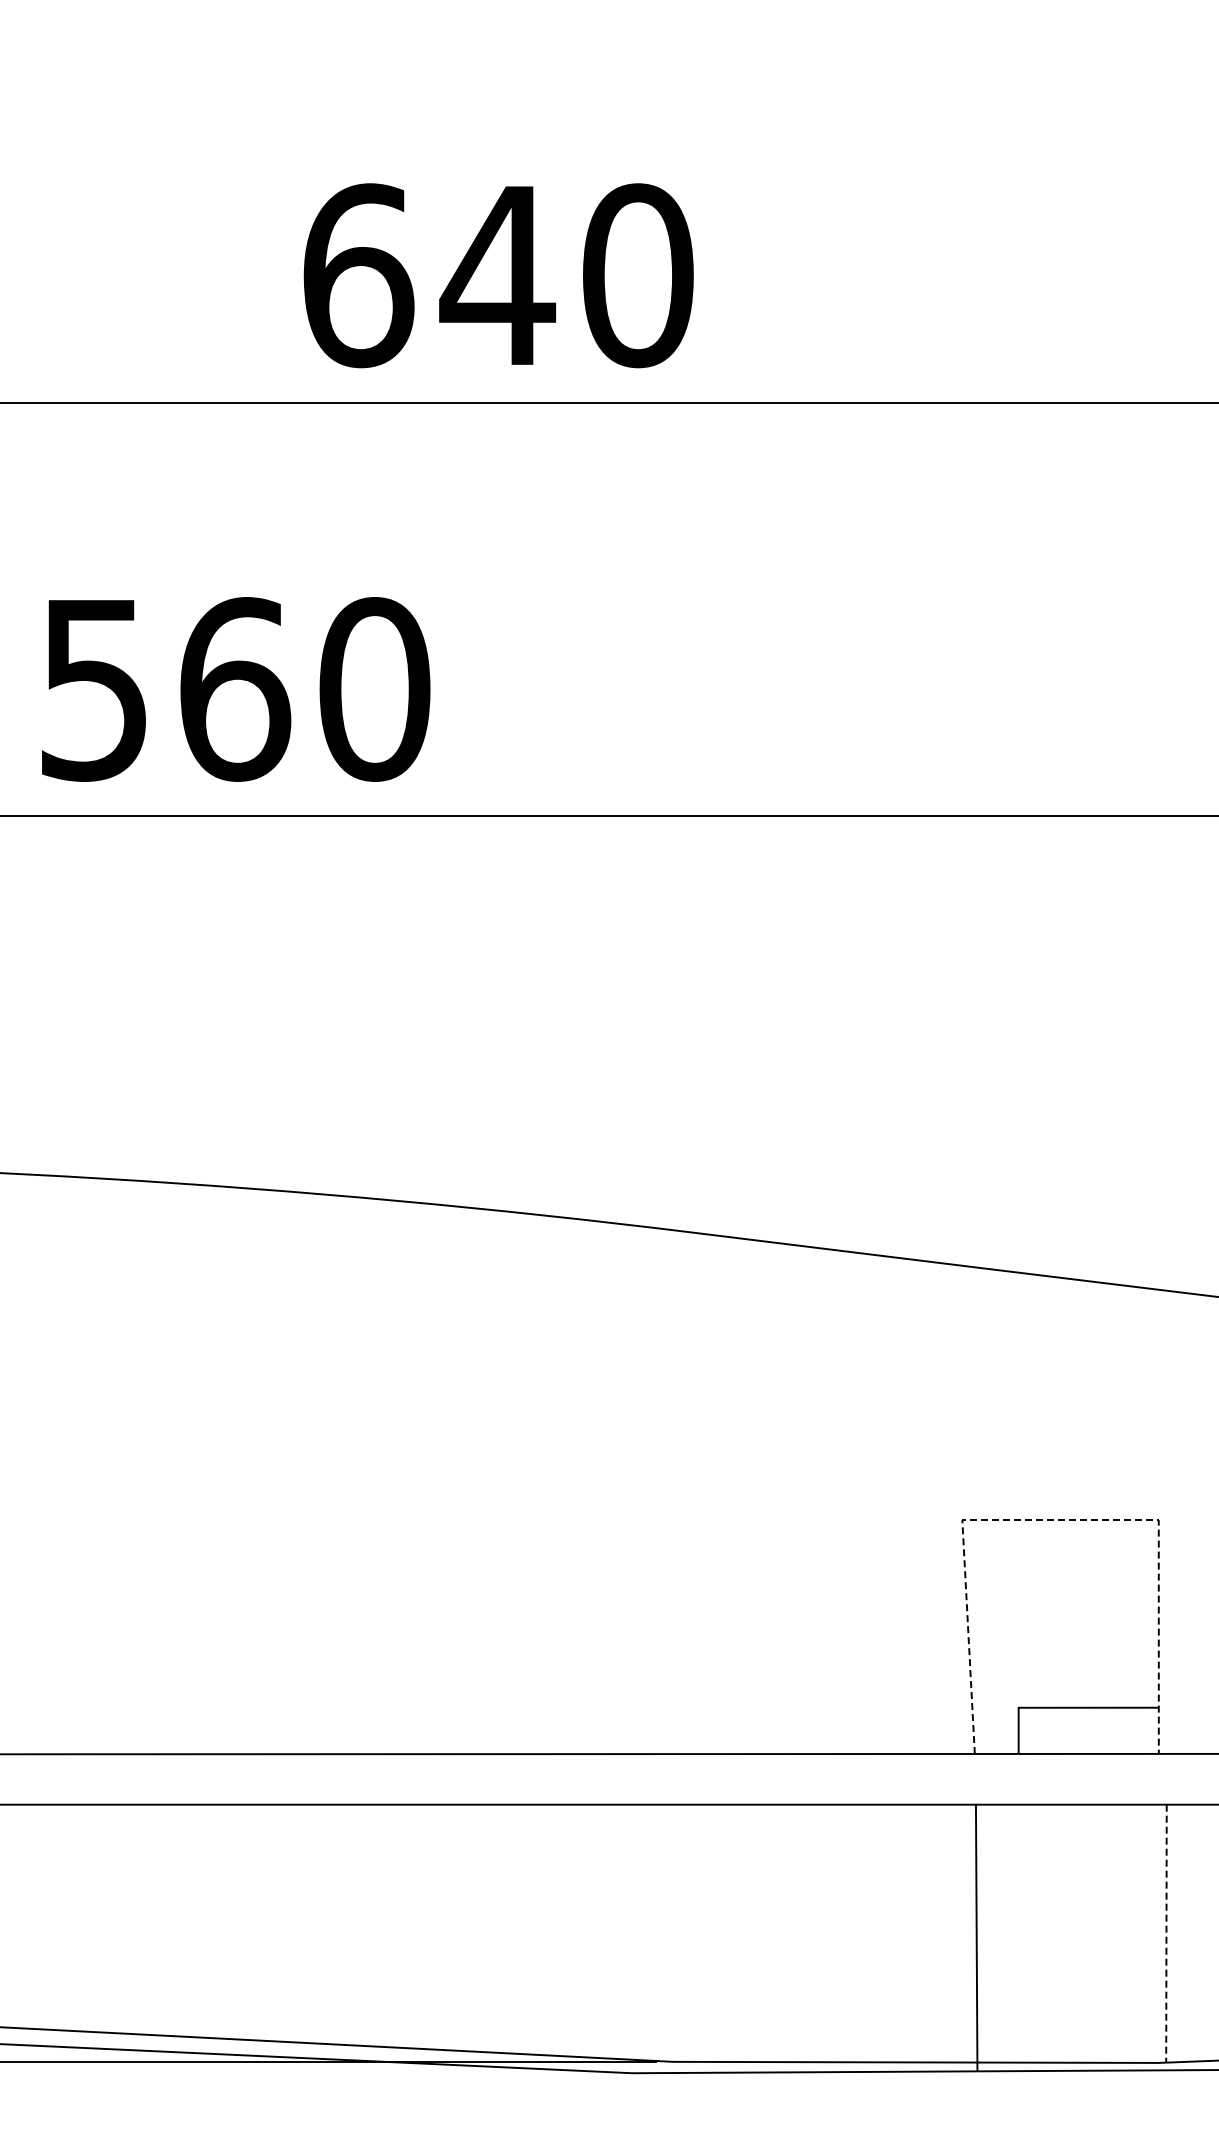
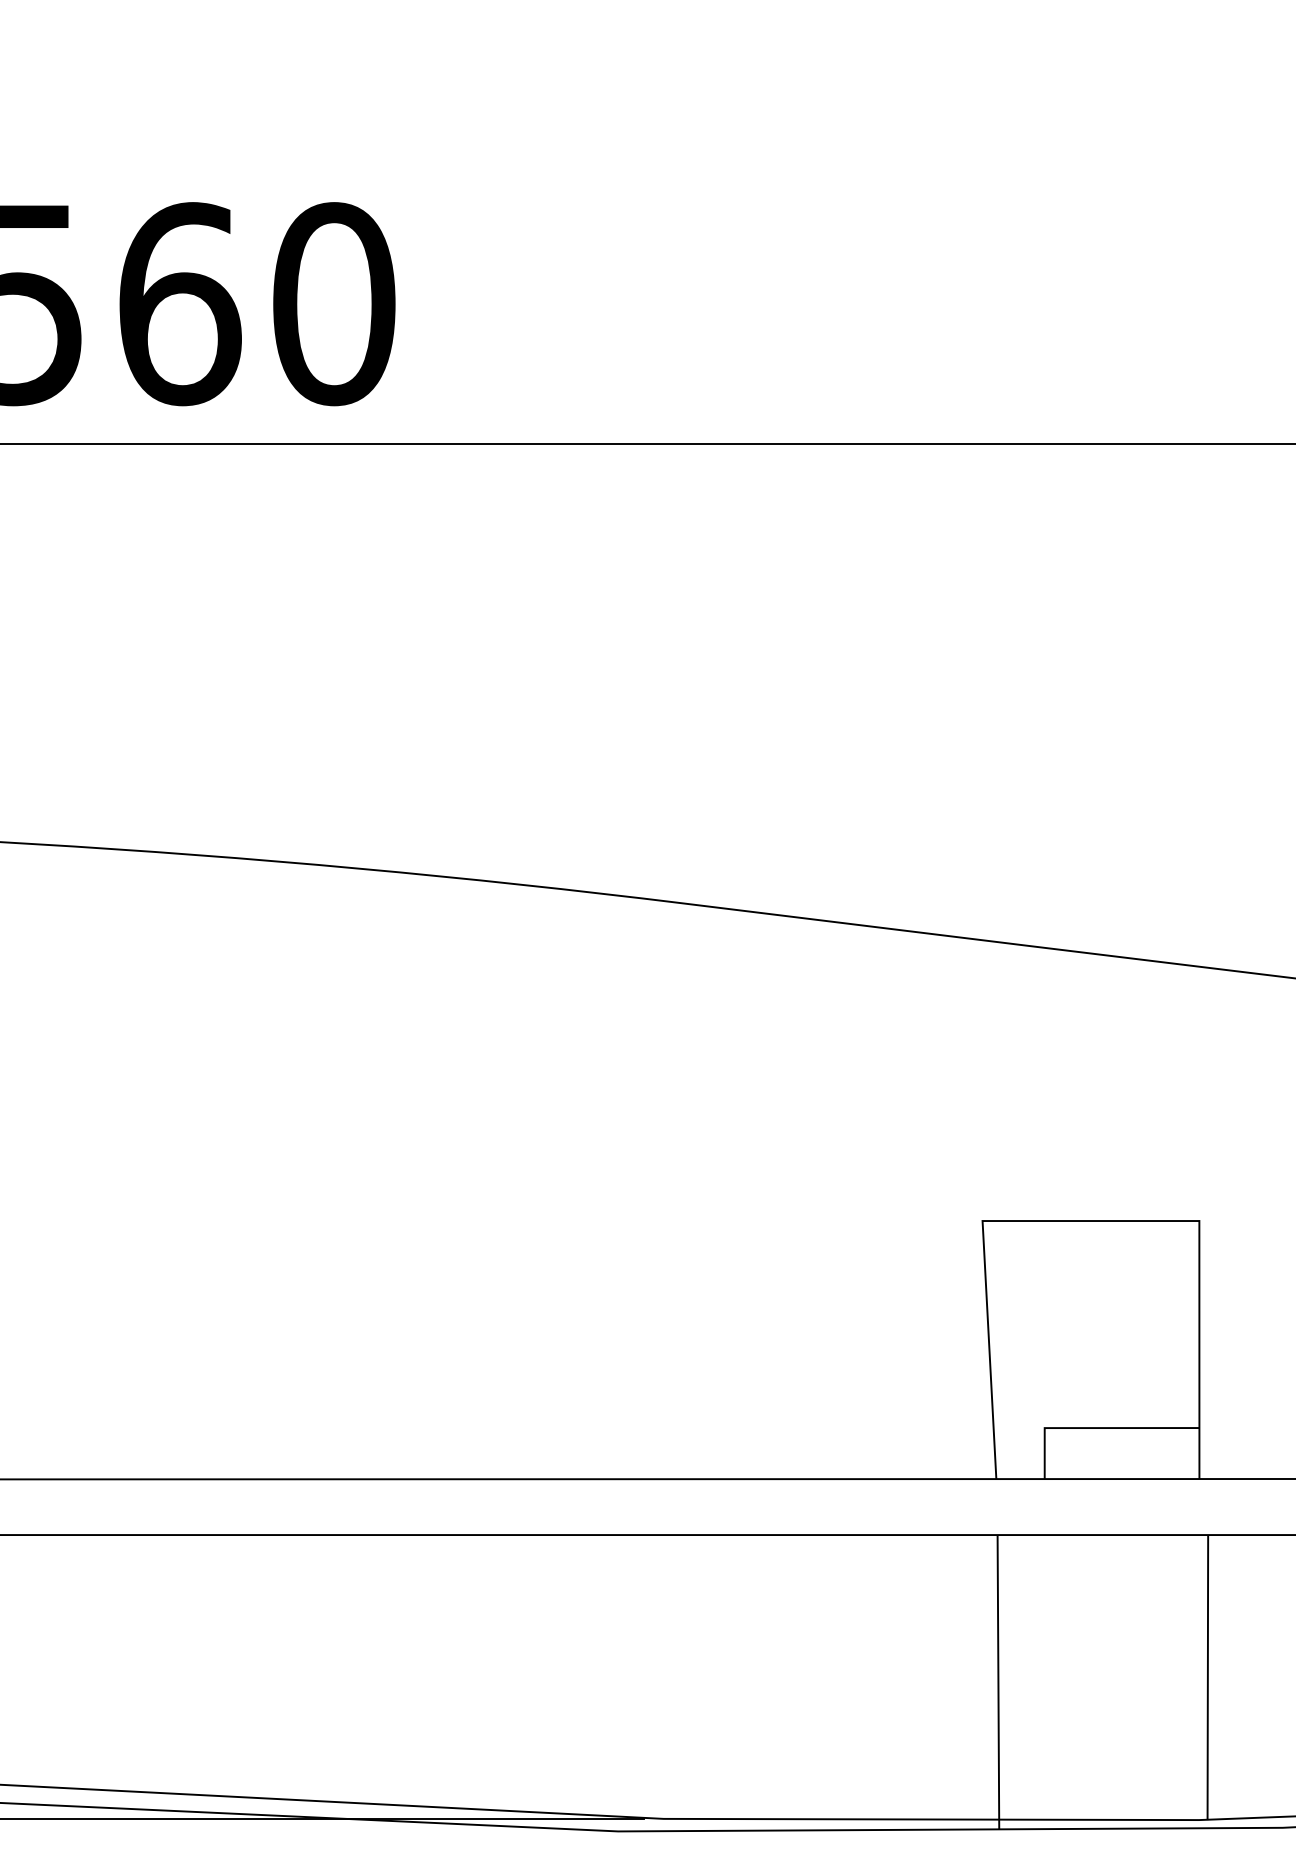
line: (1060, 1520) -> (1090, 1221), dashed -> solid
line: (1166, 1934) -> (1207, 1678), dashed -> solid

